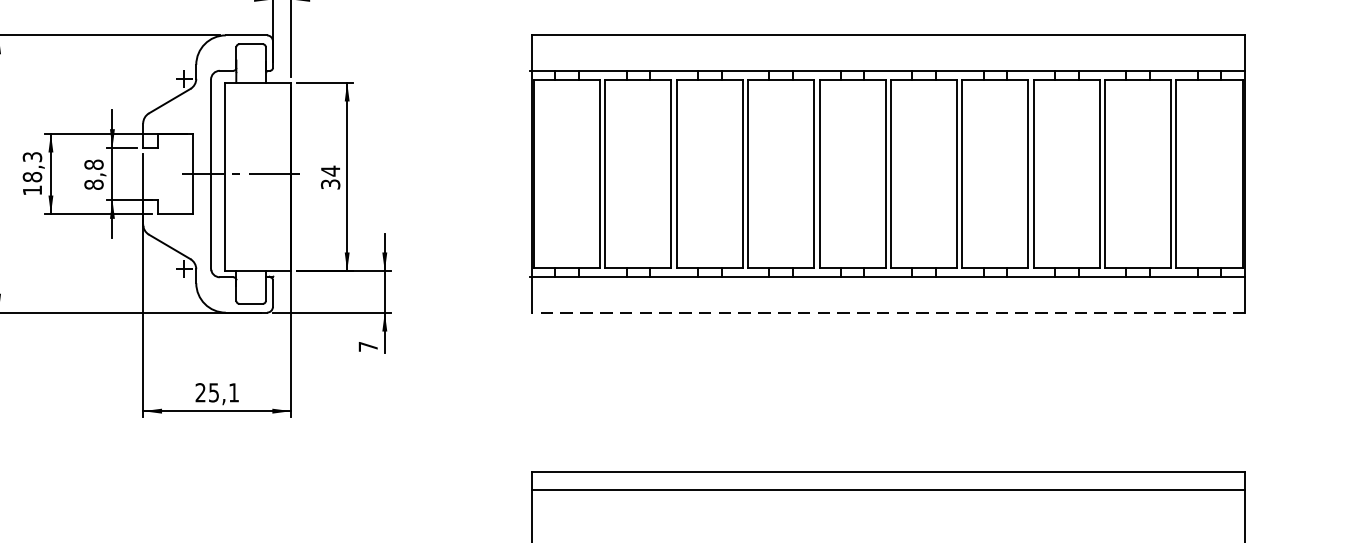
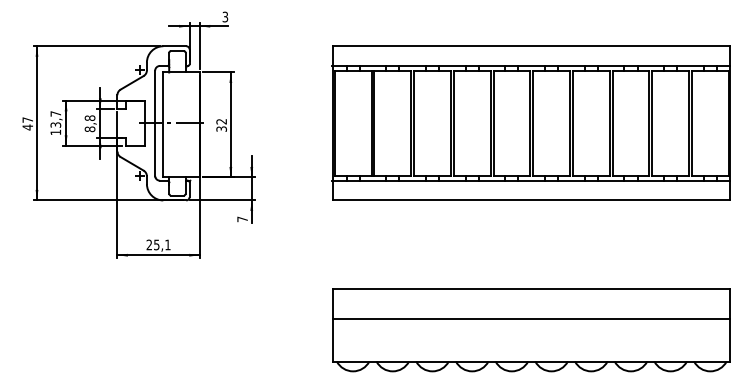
text: (31, 167) -> (55, 119), 18,3 -> 13,7
text: (330, 170) -> (221, 121), 34 -> 32
line: (887, 312) -> (531, 200), dashed -> solid
line: (887, 489) -> (531, 318), moved

